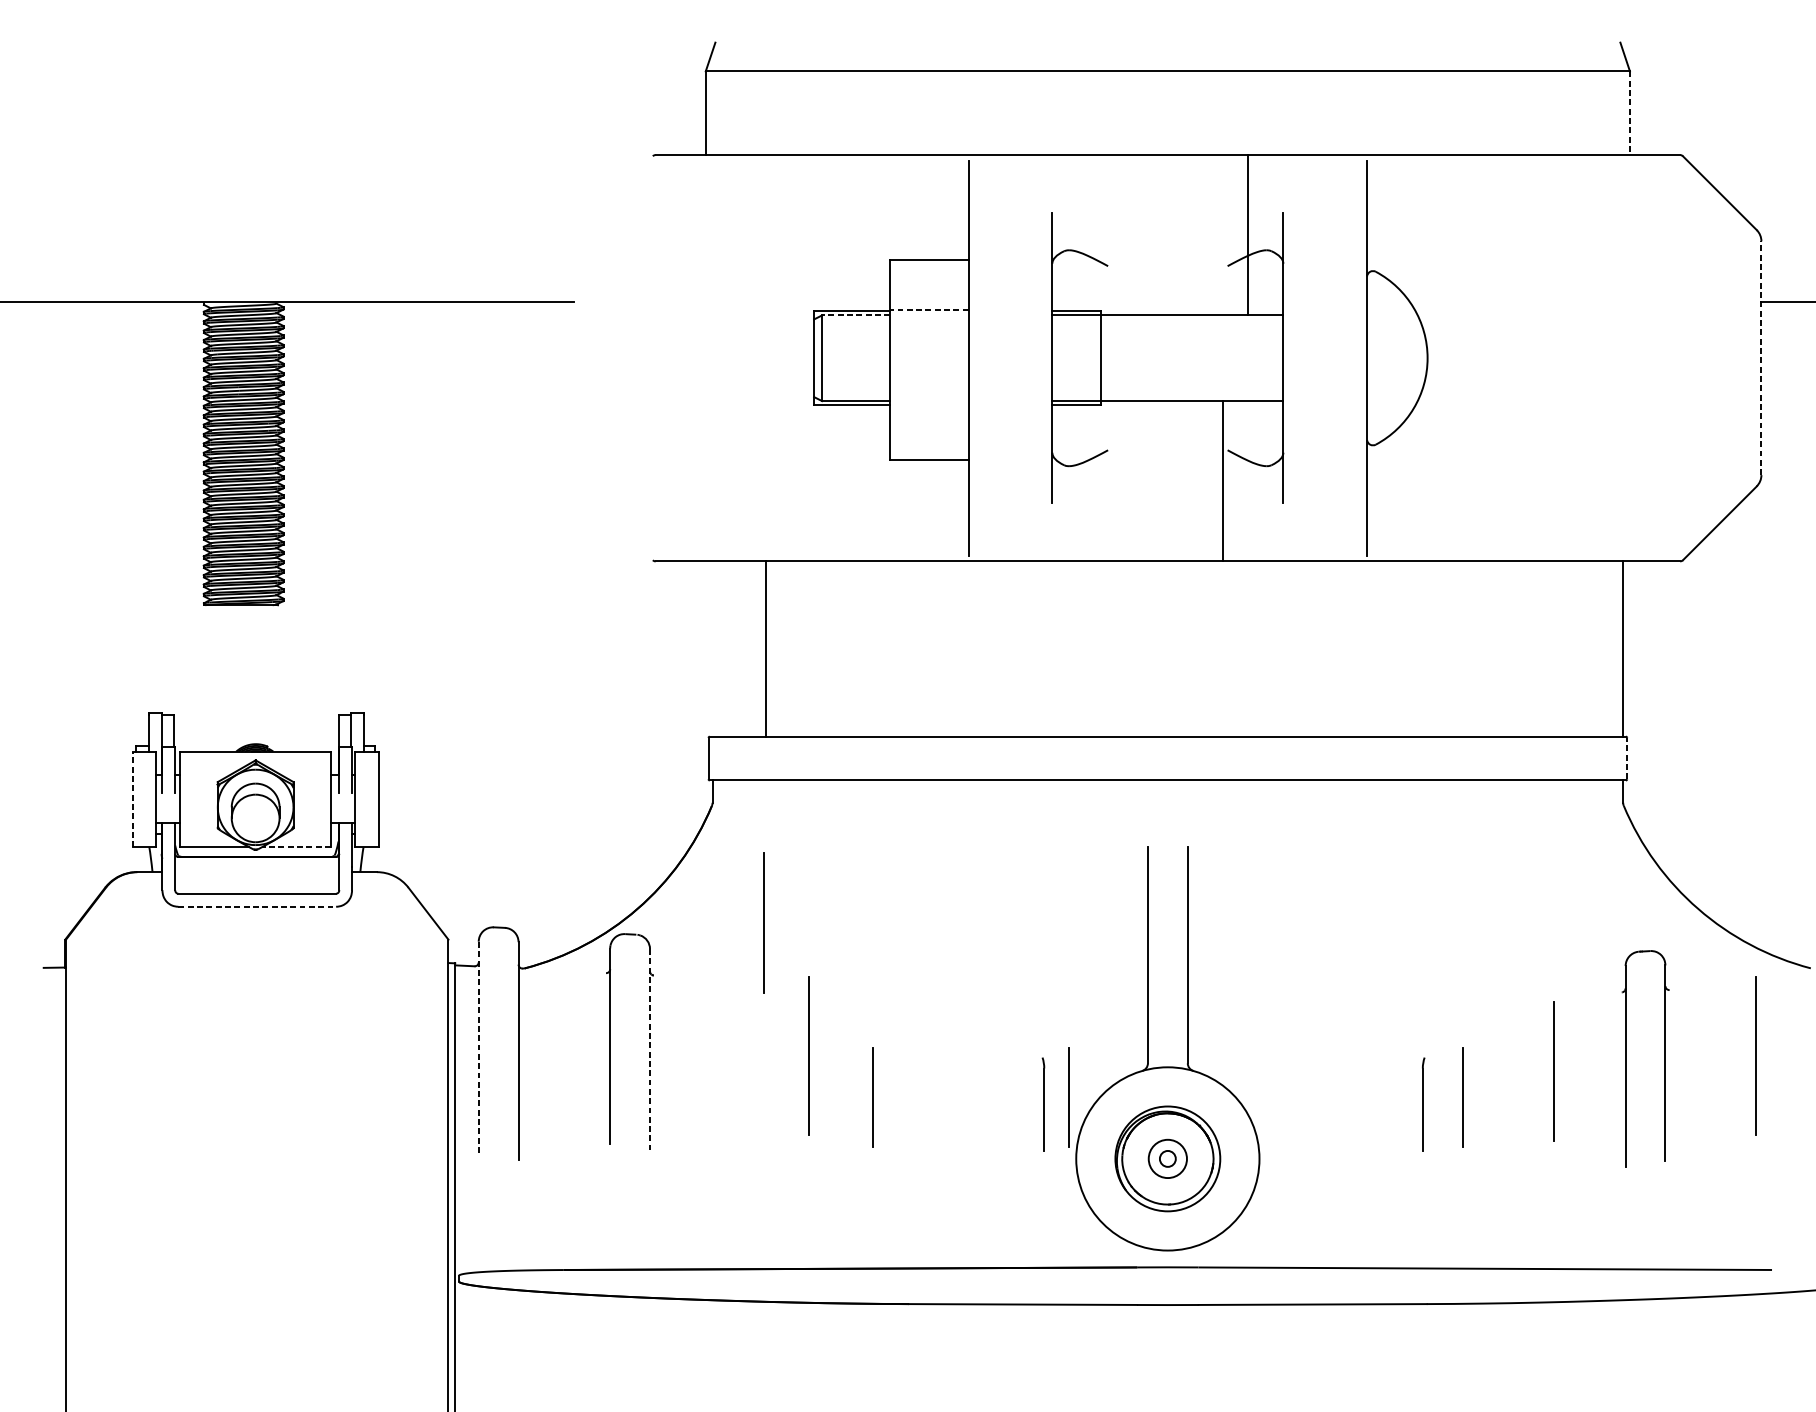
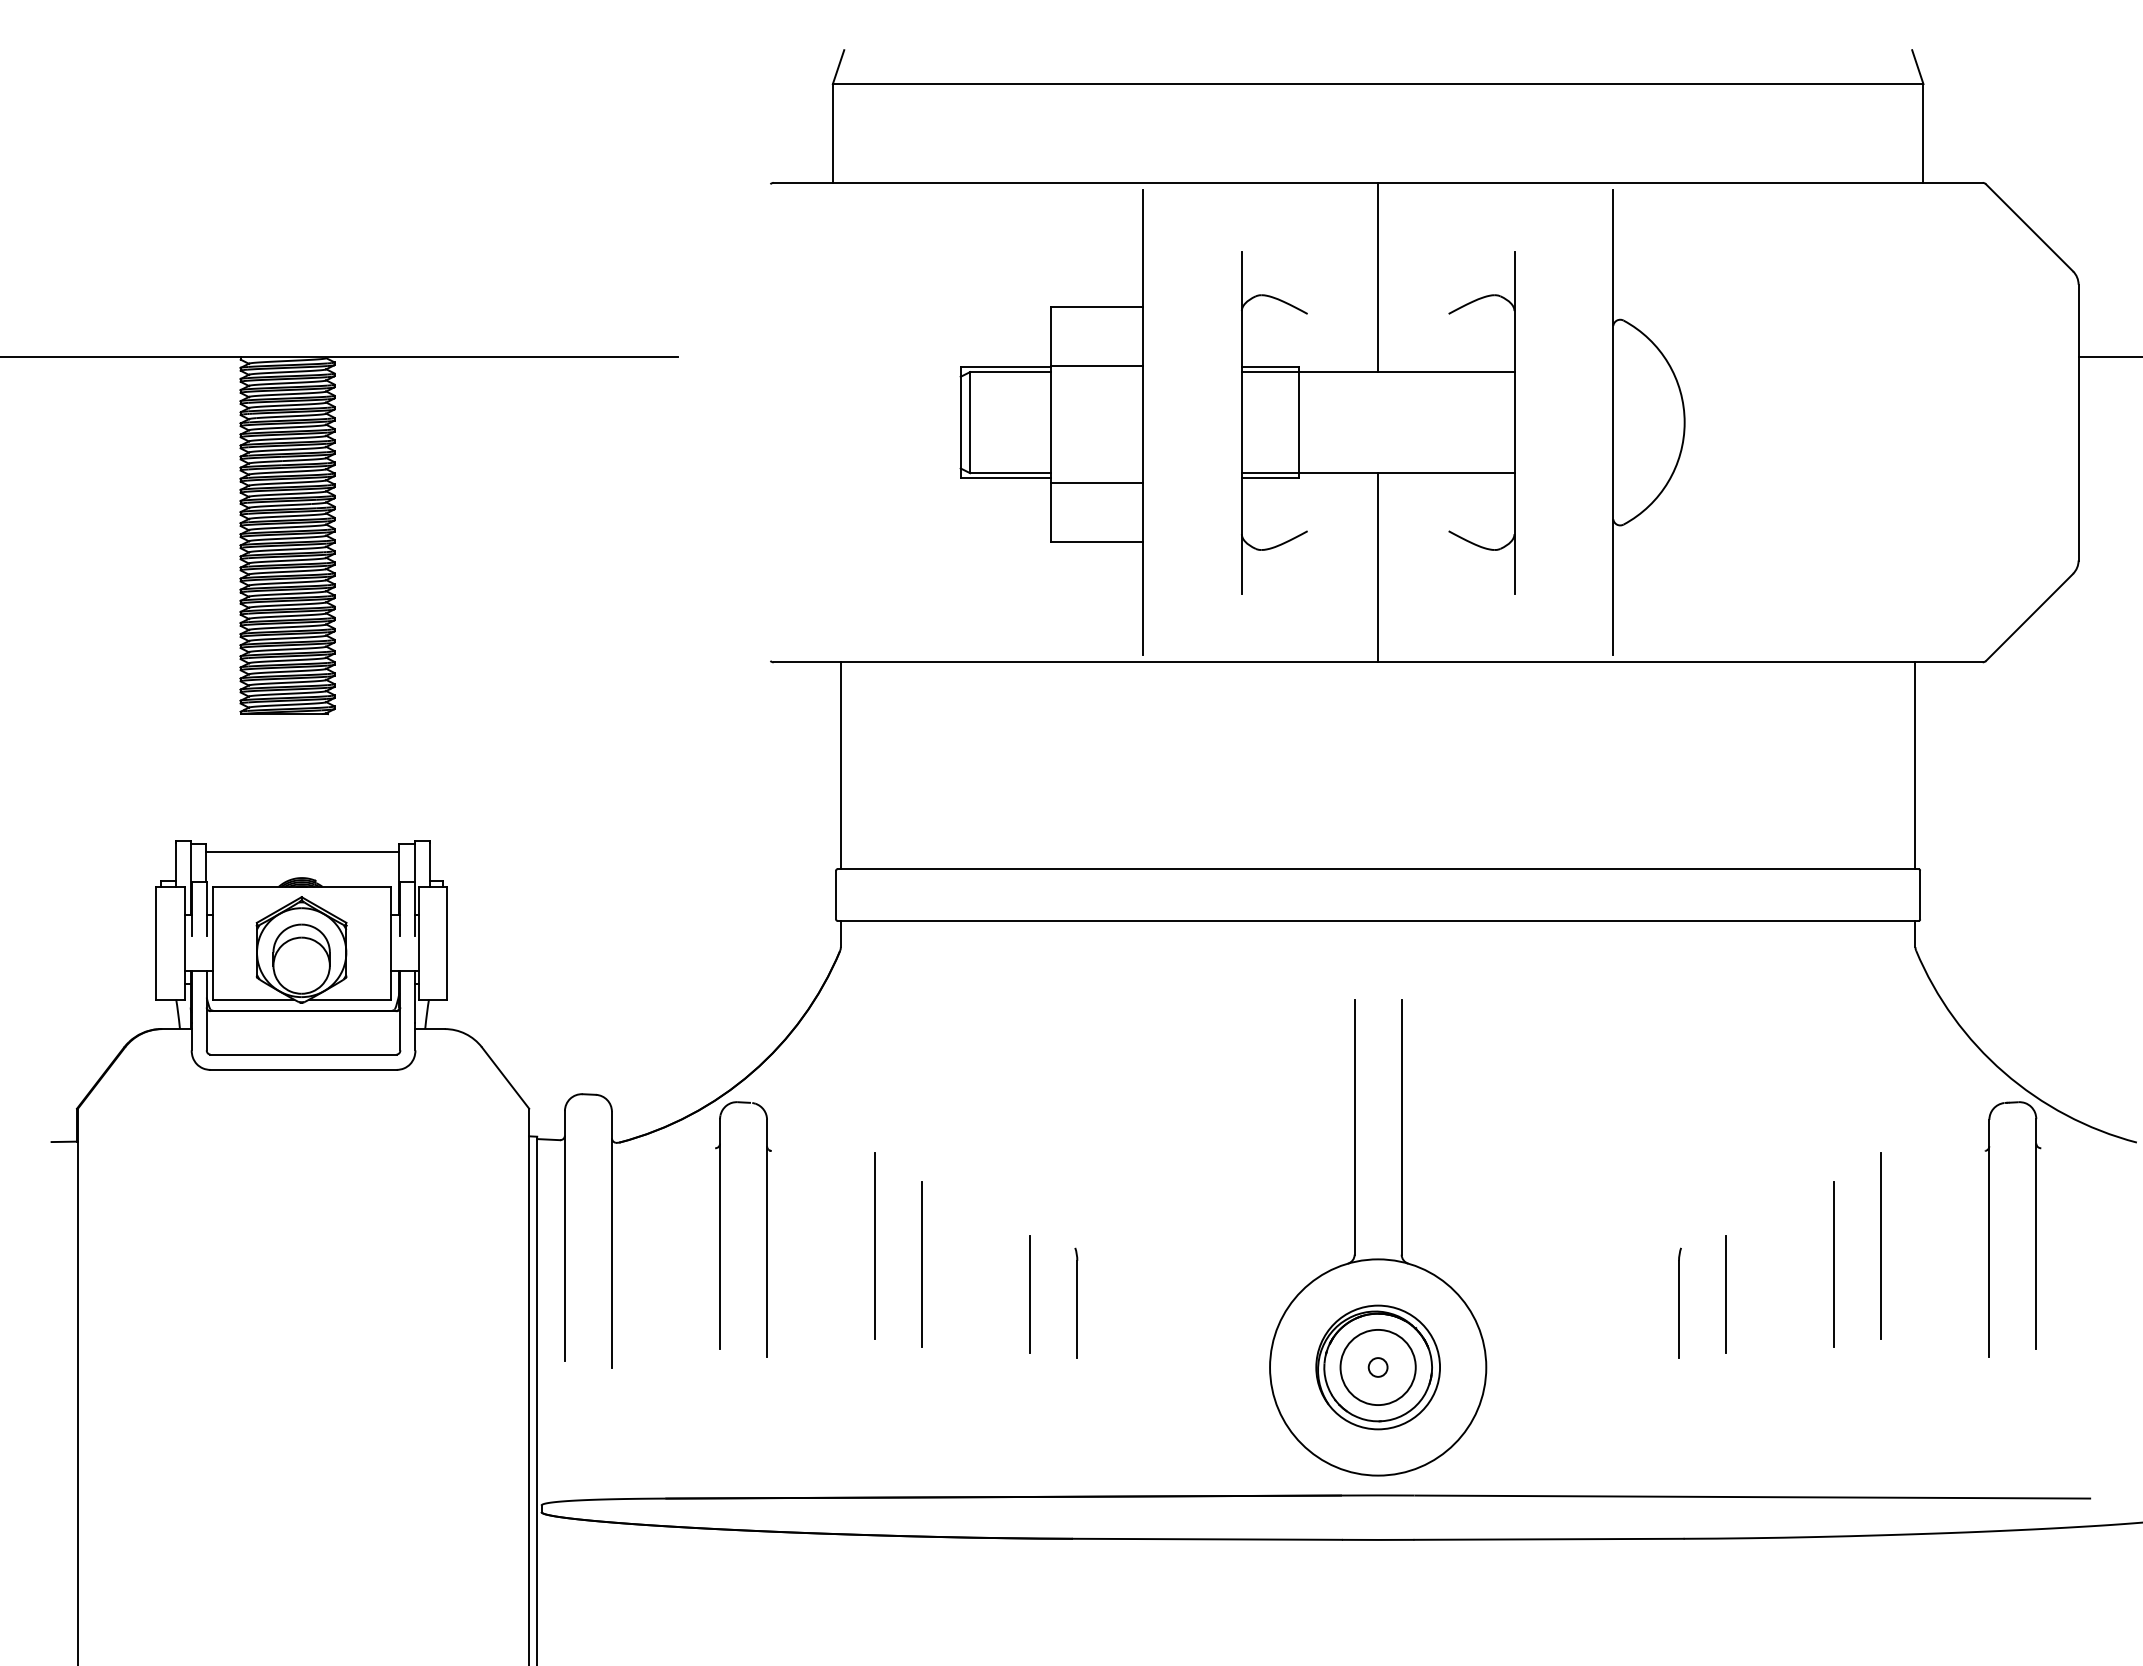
line: (1629, 113) -> (1923, 133), dashed -> solid
line: (1248, 235) -> (1378, 277), moved
line: (929, 309) -> (1096, 365), dashed -> solid
line: (855, 315) -> (1009, 372), dashed -> solid
line: (1761, 358) -> (2078, 422), dashed -> solid
line: (929, 409) -> (1096, 483), added
line: (1223, 481) -> (1378, 567), moved
line: (765, 648) -> (840, 765), moved
line: (256, 721) -> (302, 851), added
line: (1627, 758) -> (1920, 894), dashed -> solid
line: (132, 798) -> (156, 942), dashed -> solid
line: (296, 847) -> (349, 999), dashed -> solid
line: (258, 906) -> (304, 1069), dashed -> solid
line: (763, 923) -> (921, 1264), moved
line: (478, 1047) -> (564, 1235), dashed -> solid
line: (650, 1049) -> (767, 1238), dashed -> solid
line: (808, 1055) -> (874, 1245), moved
line: (1755, 1055) -> (1880, 1245), moved
part: (1625, 1058) -> (1989, 1229), moved
line: (1068, 1097) -> (1260, 1294), removed
part: (1043, 1103) -> (1076, 1302), moved
circle: (1167, 1158) -> (1377, 1367), size x1.67

